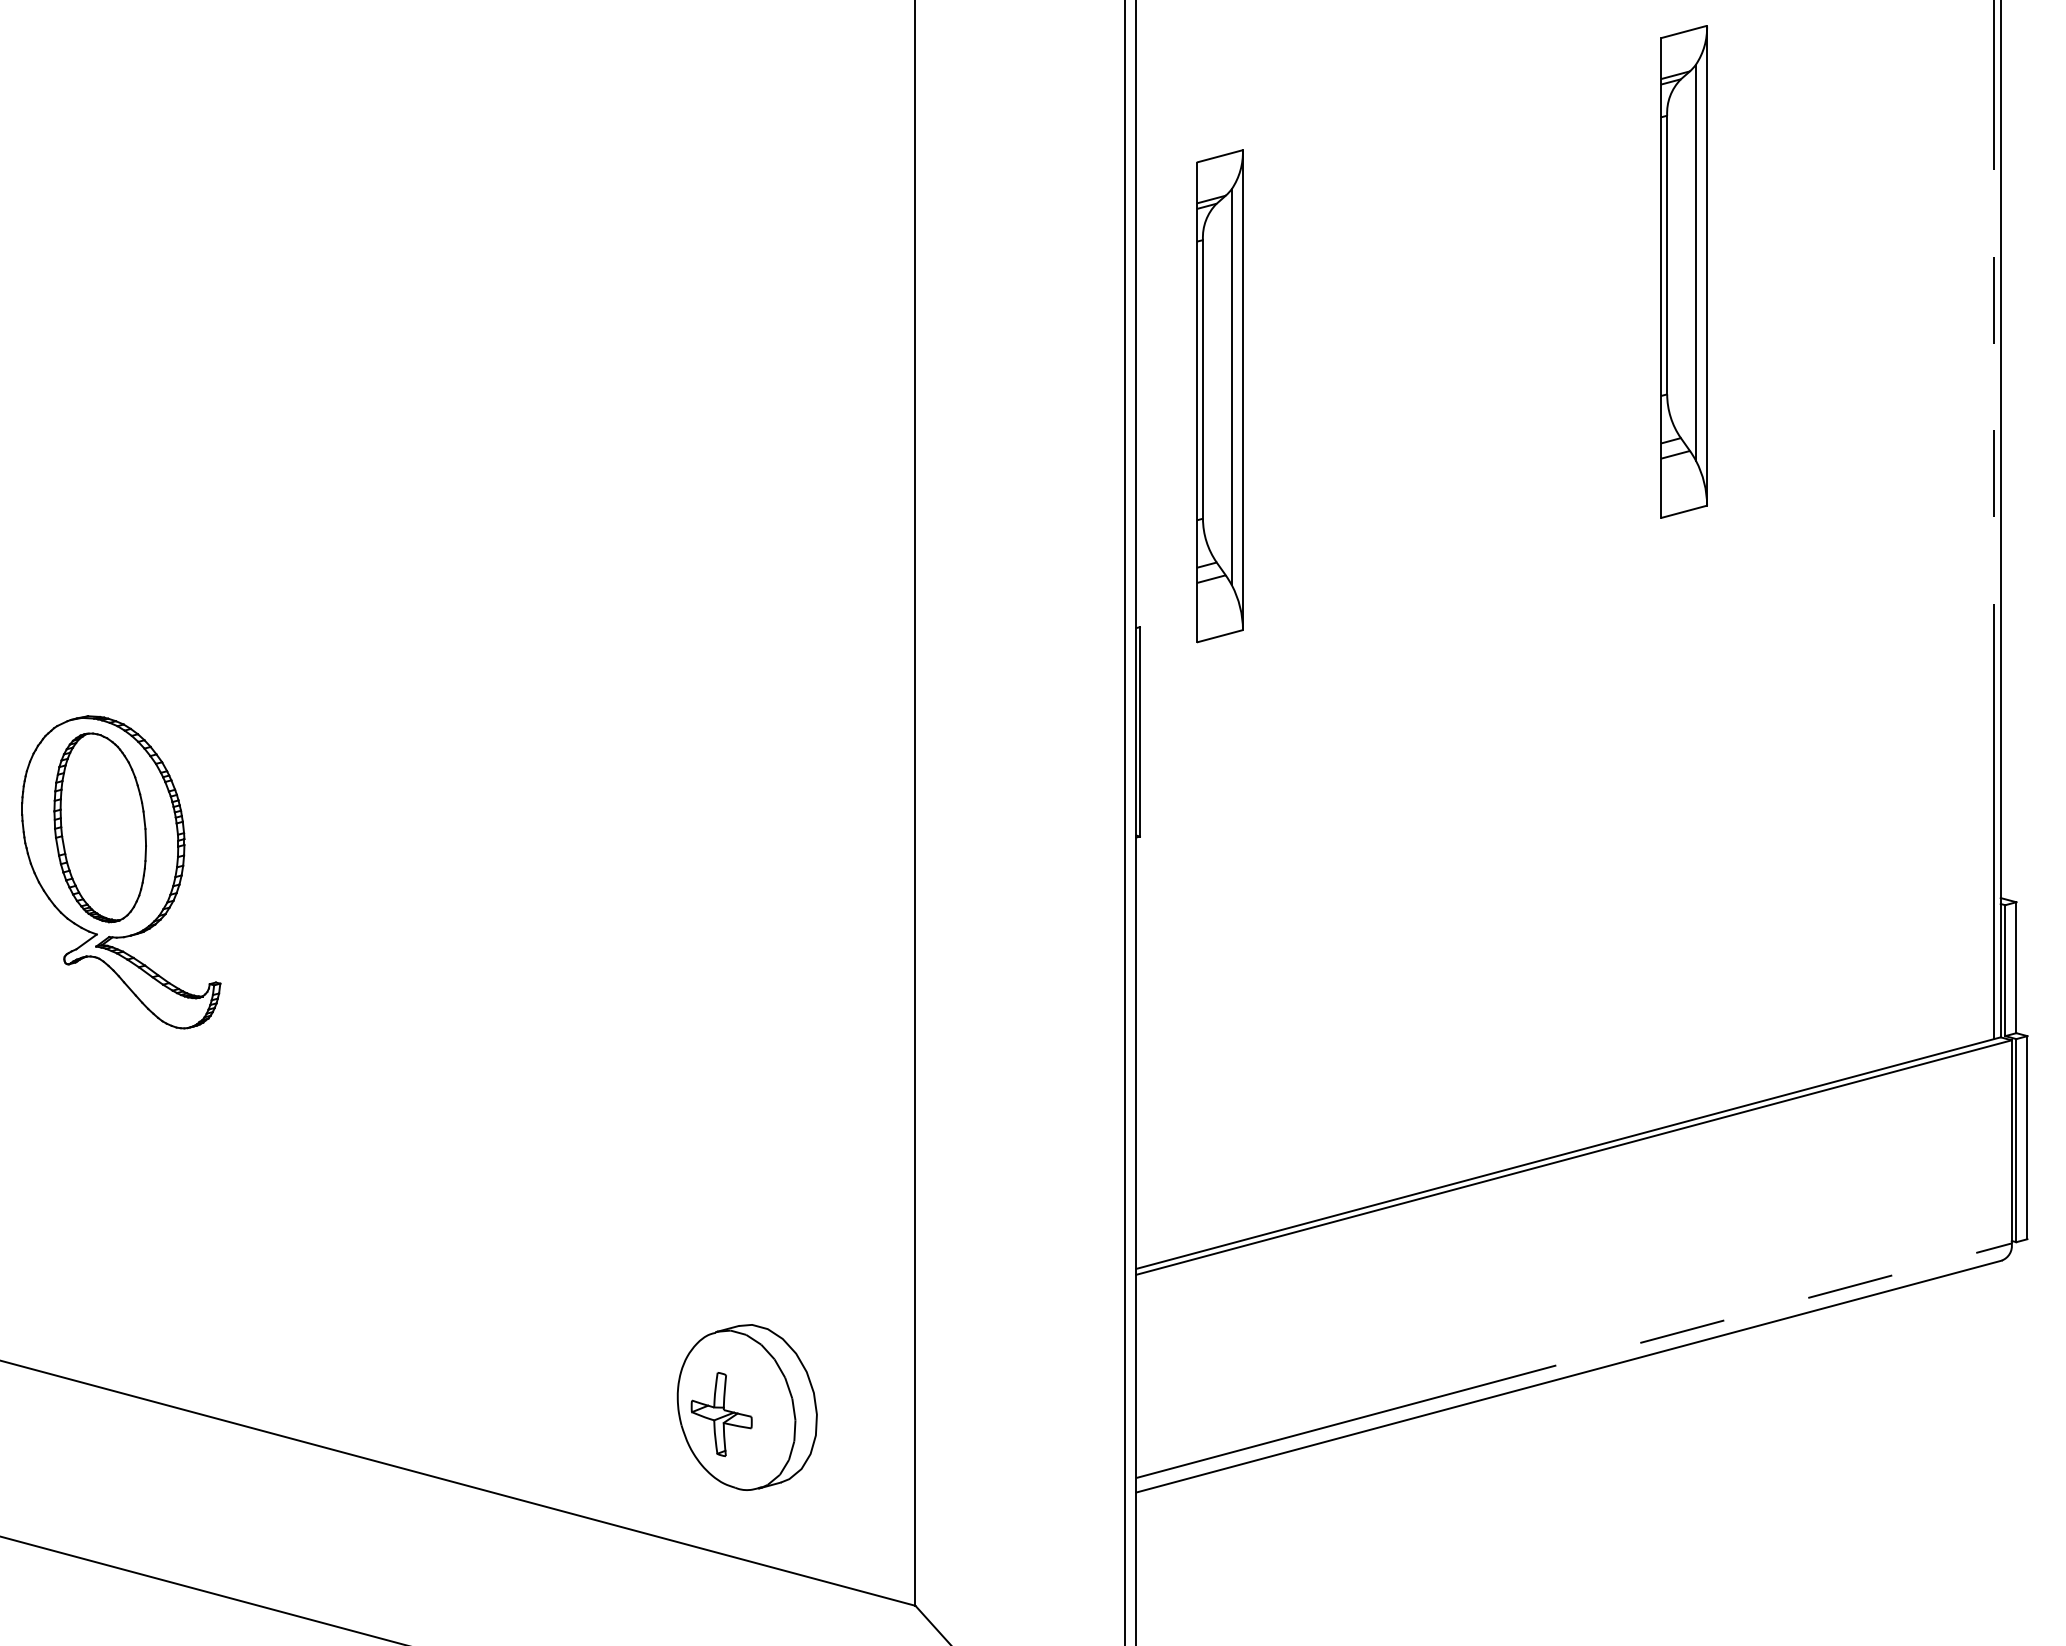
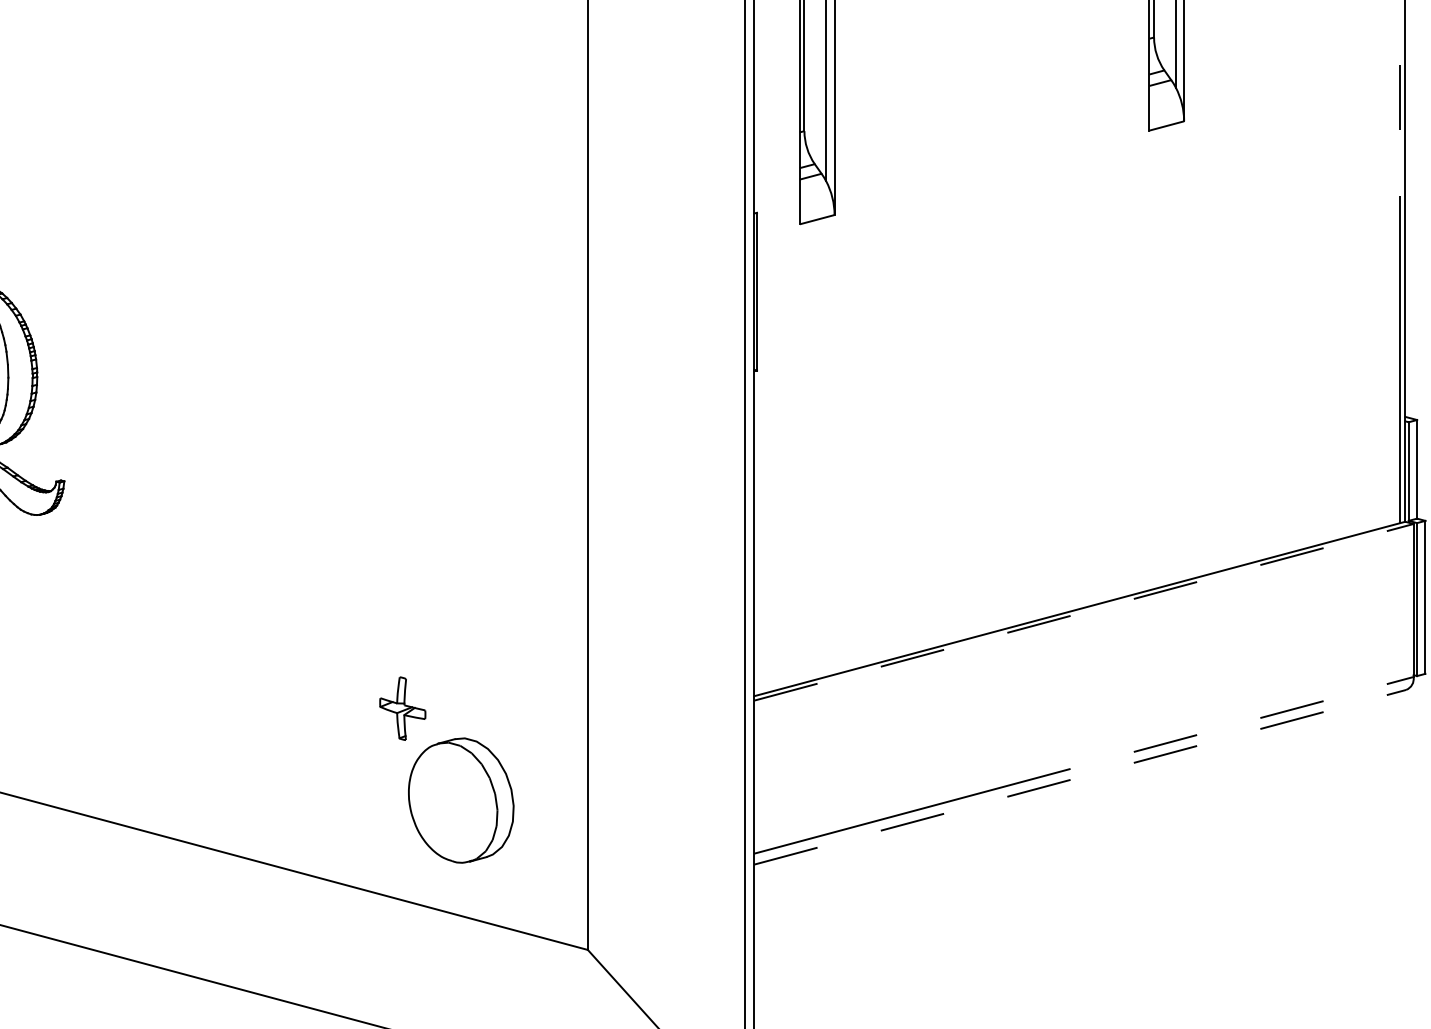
line: (1574, 1157) -> (1084, 612), solid -> dashed
line: (1569, 1376) -> (1080, 777), solid -> dashed
part: (721, 1414) -> (402, 708), moved

